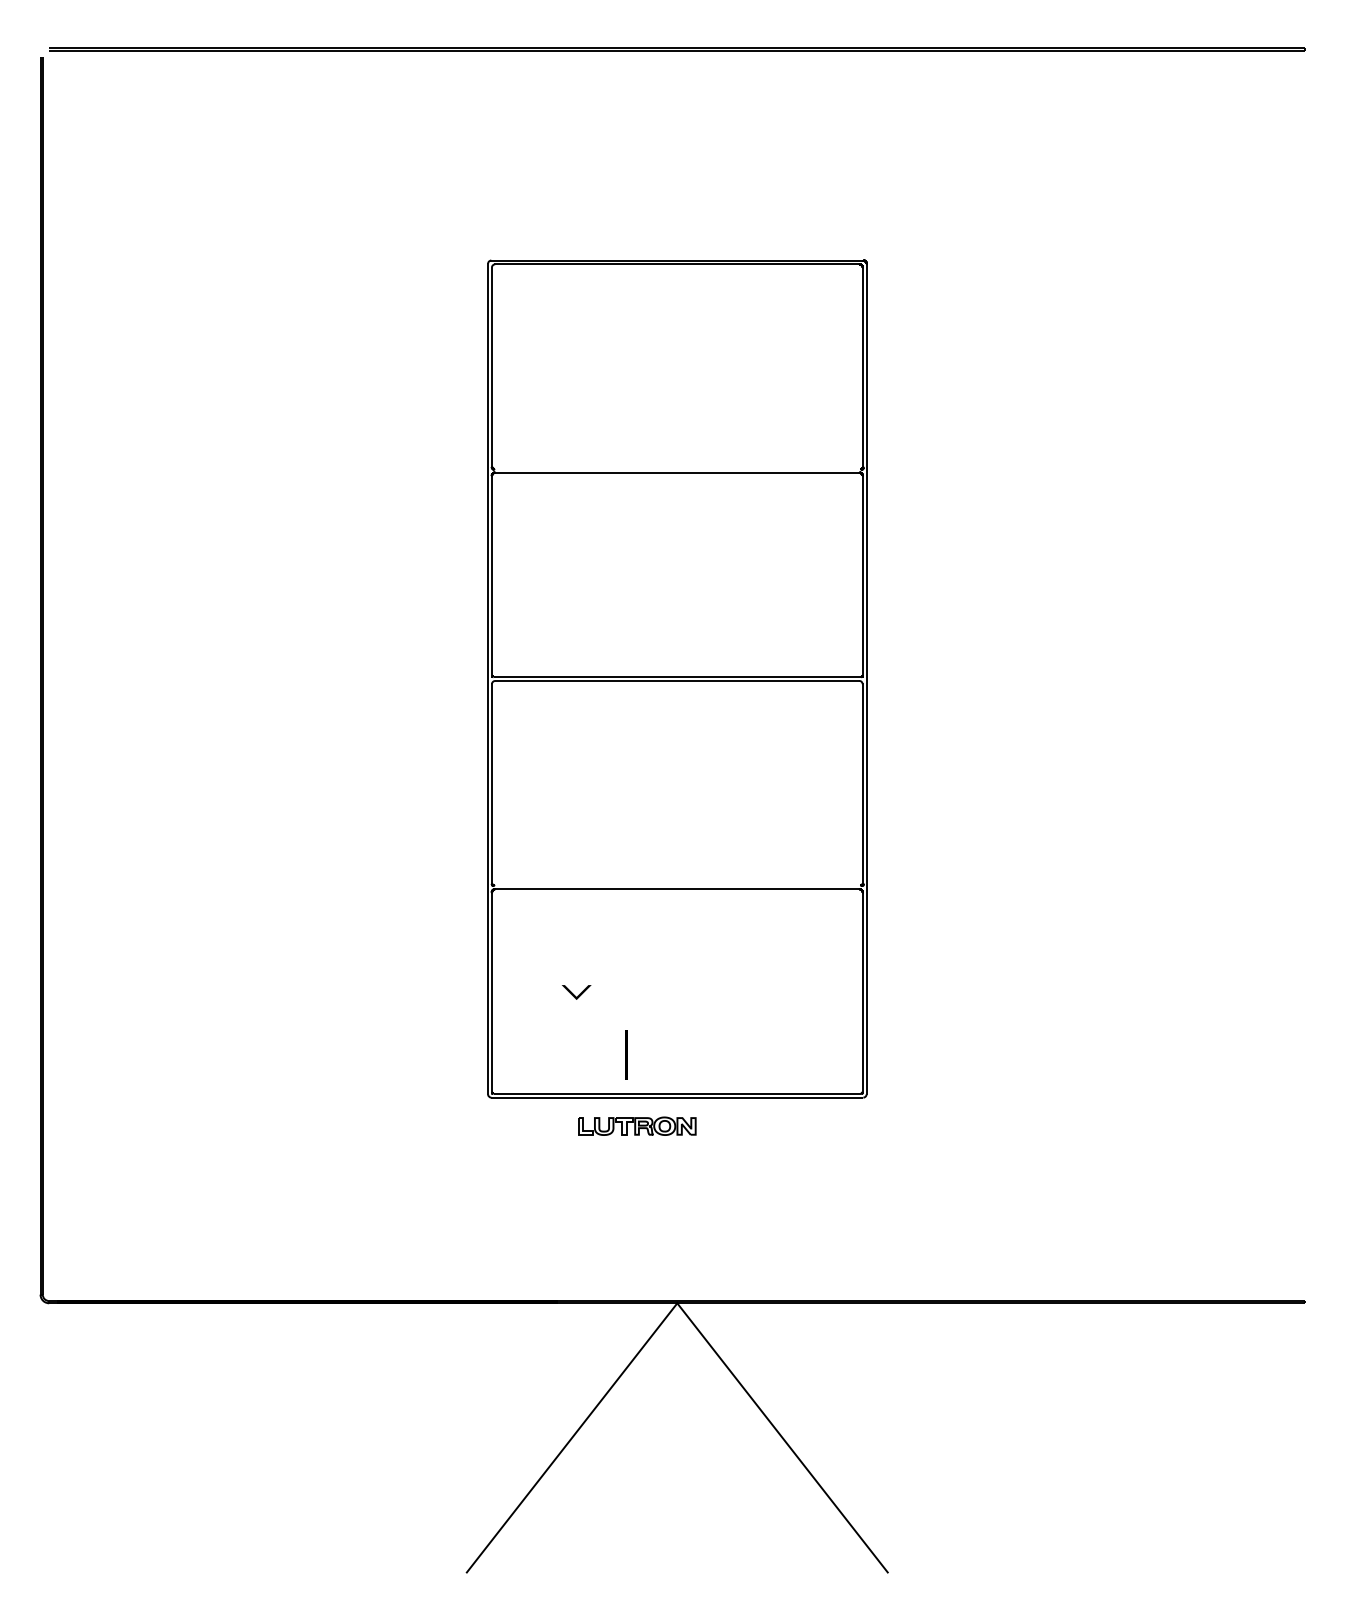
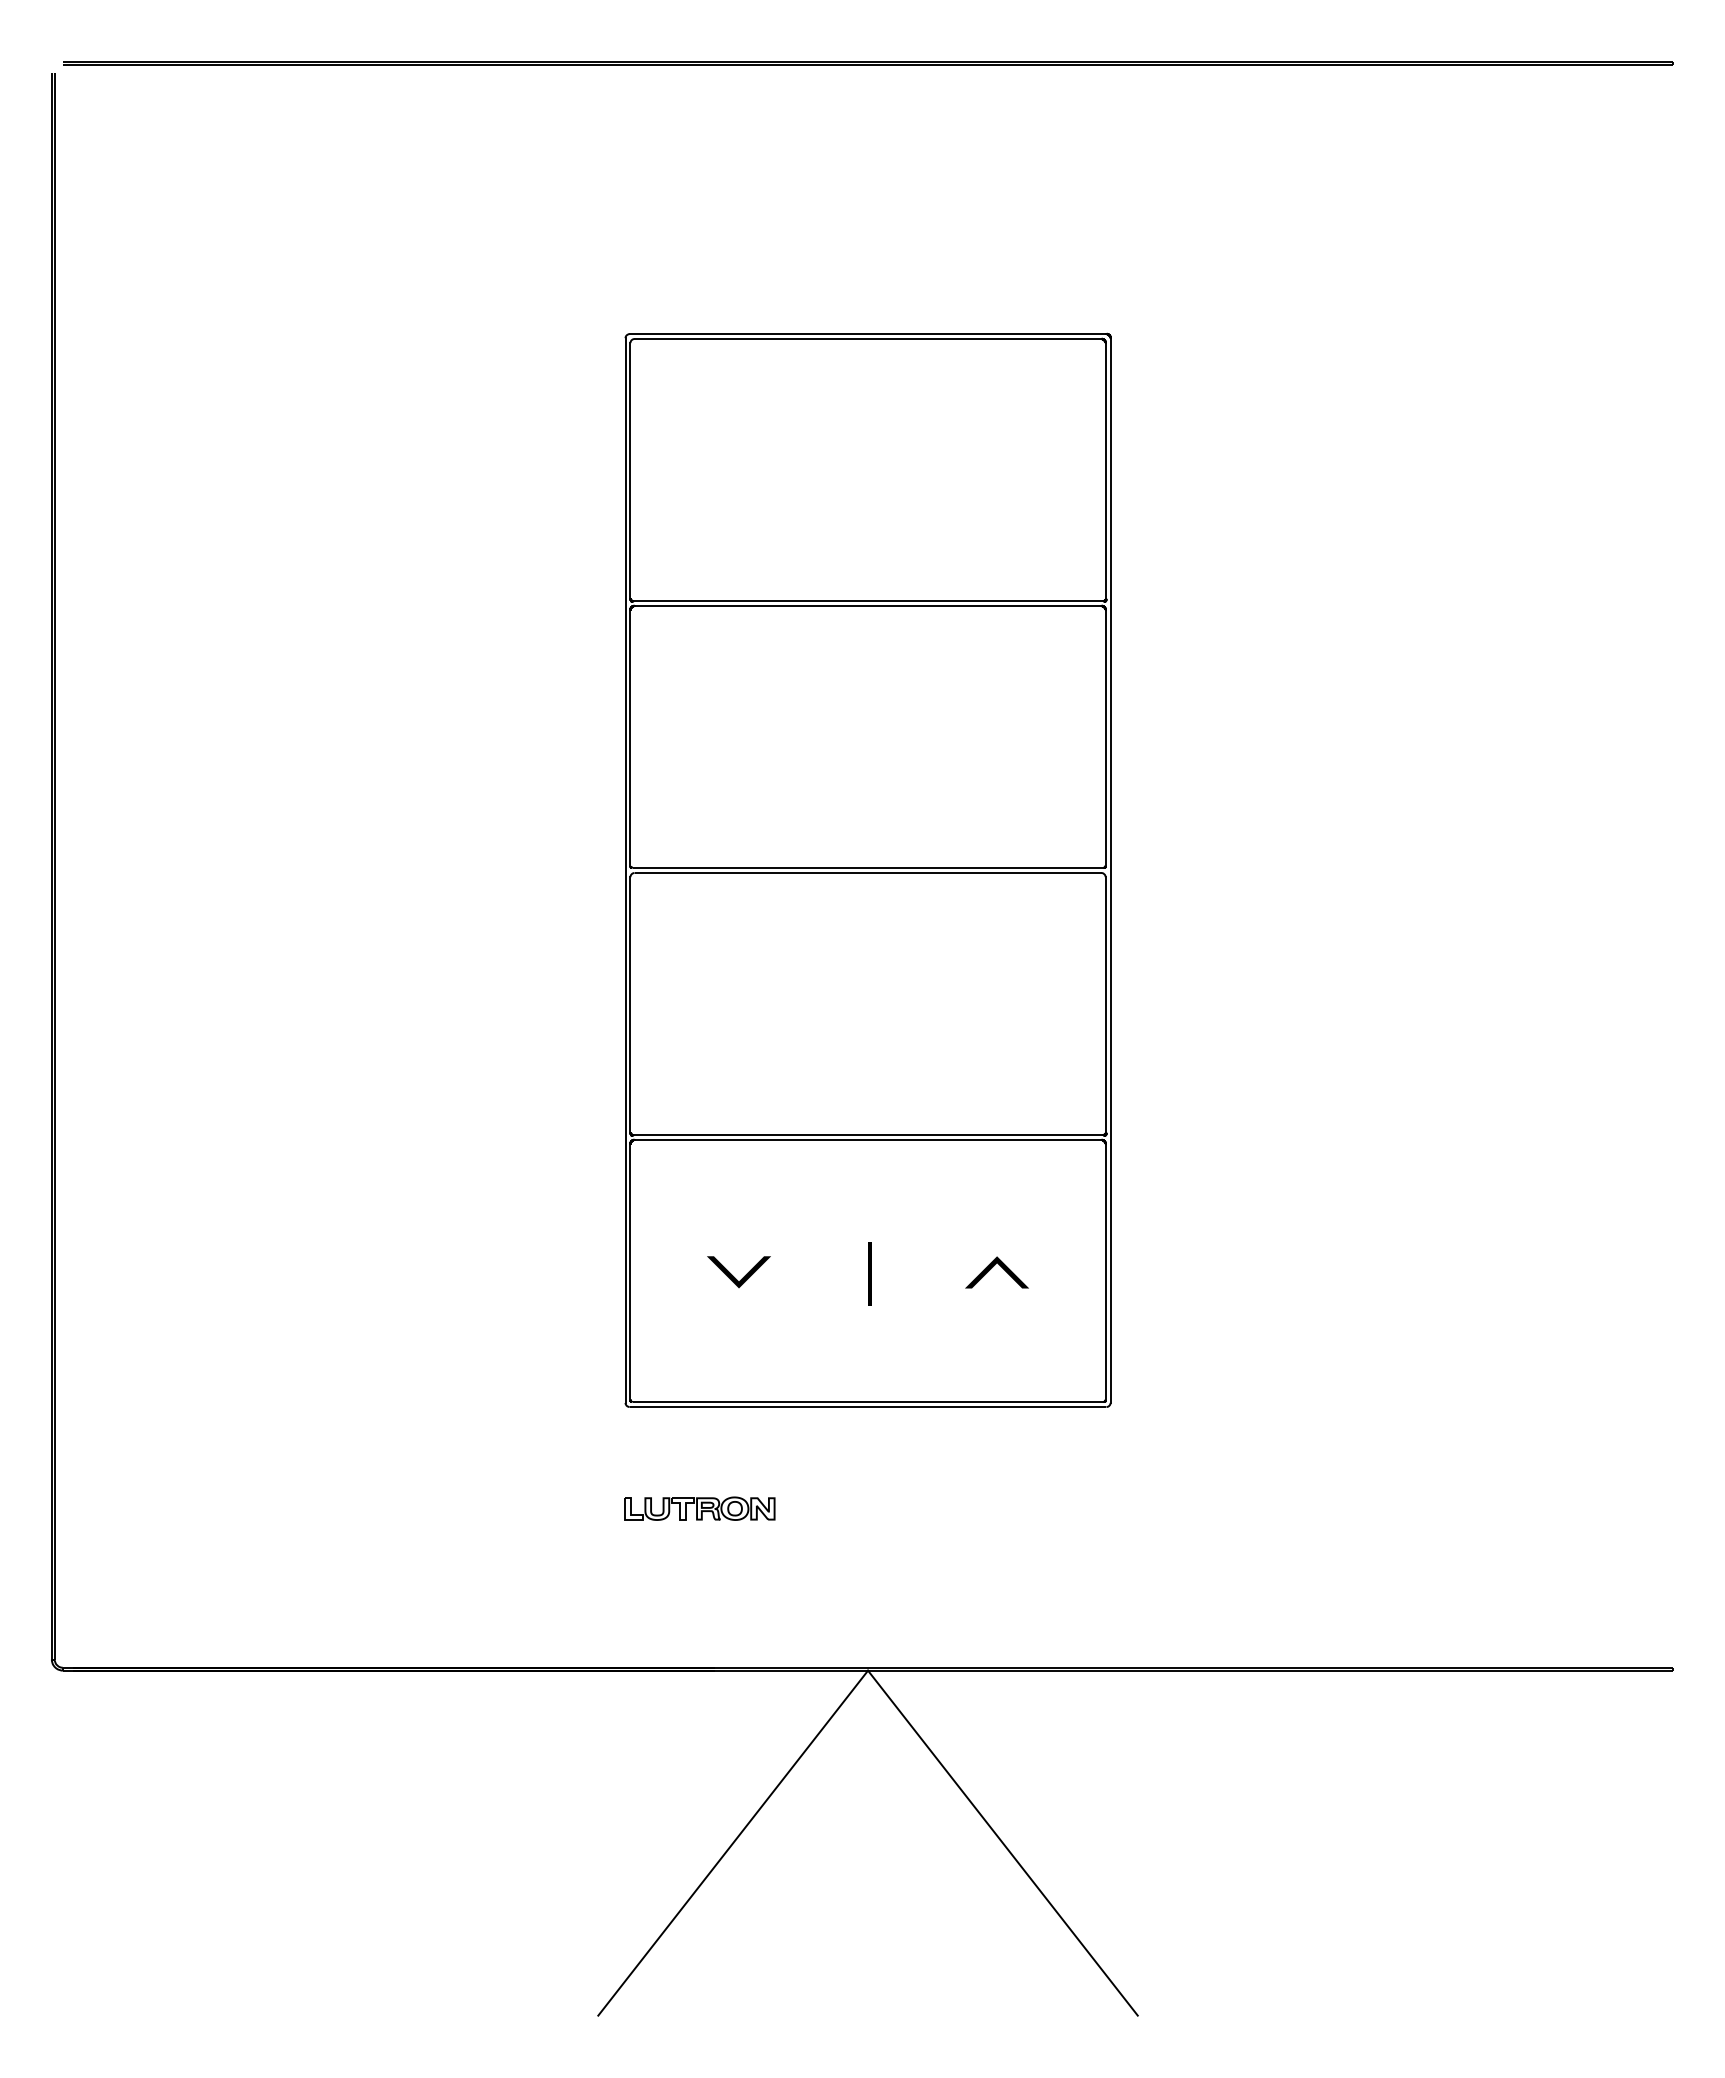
line: (676, 469) -> (867, 601), added
line: (676, 885) -> (867, 1135), added
part: (576, 992) -> (738, 1272), size x1.67
part: (777, 992) -> (996, 1272), added
line: (626, 1054) -> (869, 1273), moved
part: (637, 1126) -> (699, 1508), moved

